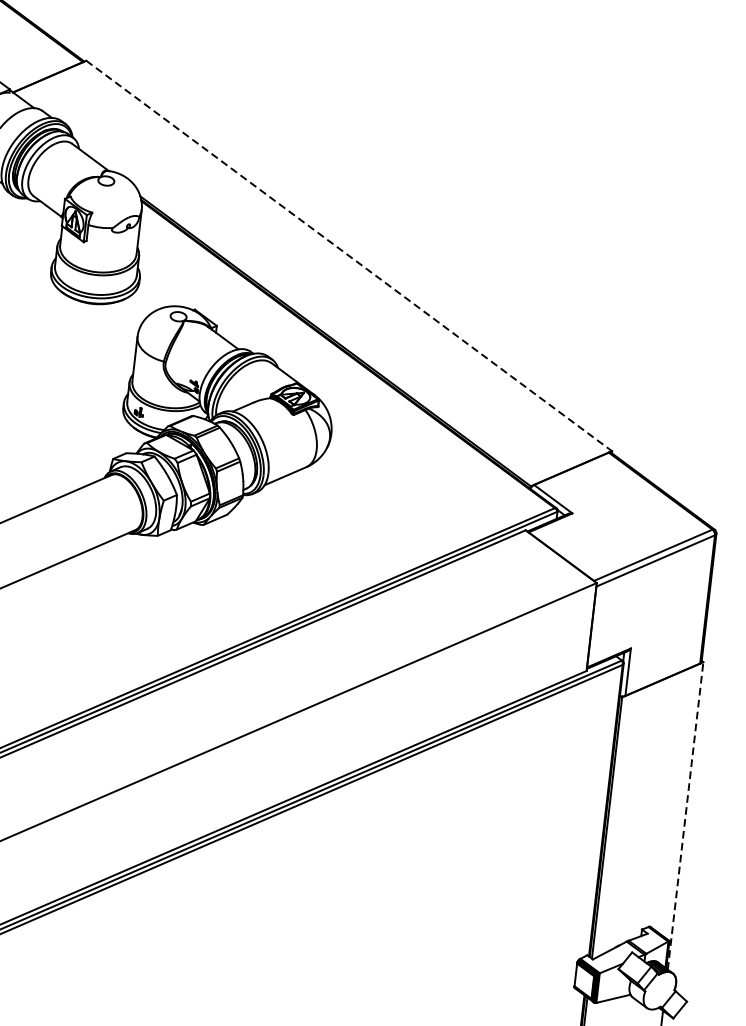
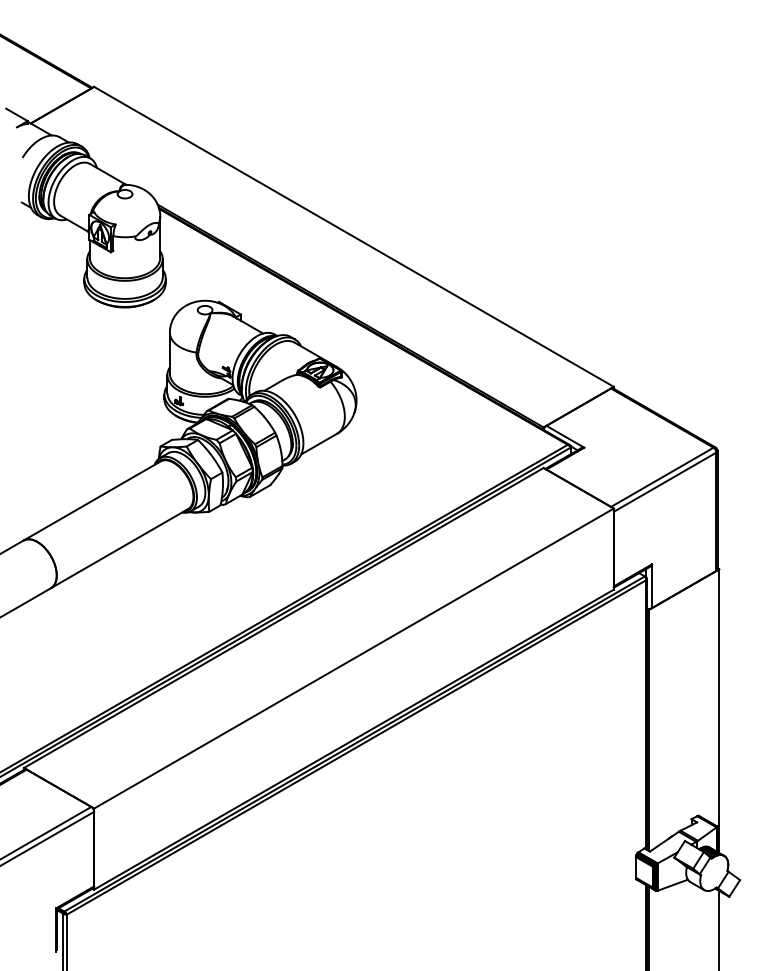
line: (349, 256) -> (354, 237), dashed -> solid
line: (685, 816) -> (719, 711), dashed -> solid

